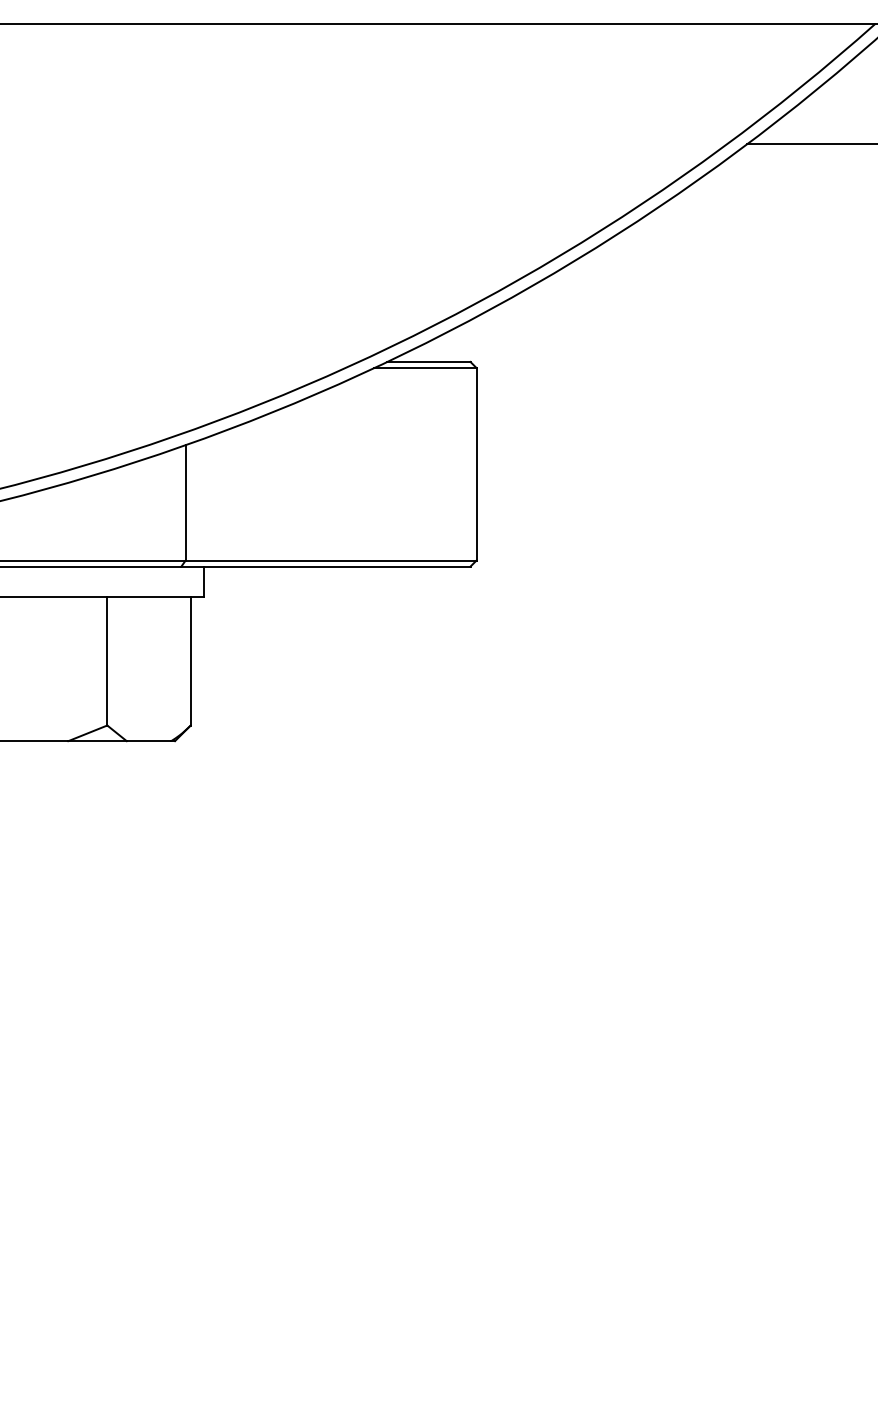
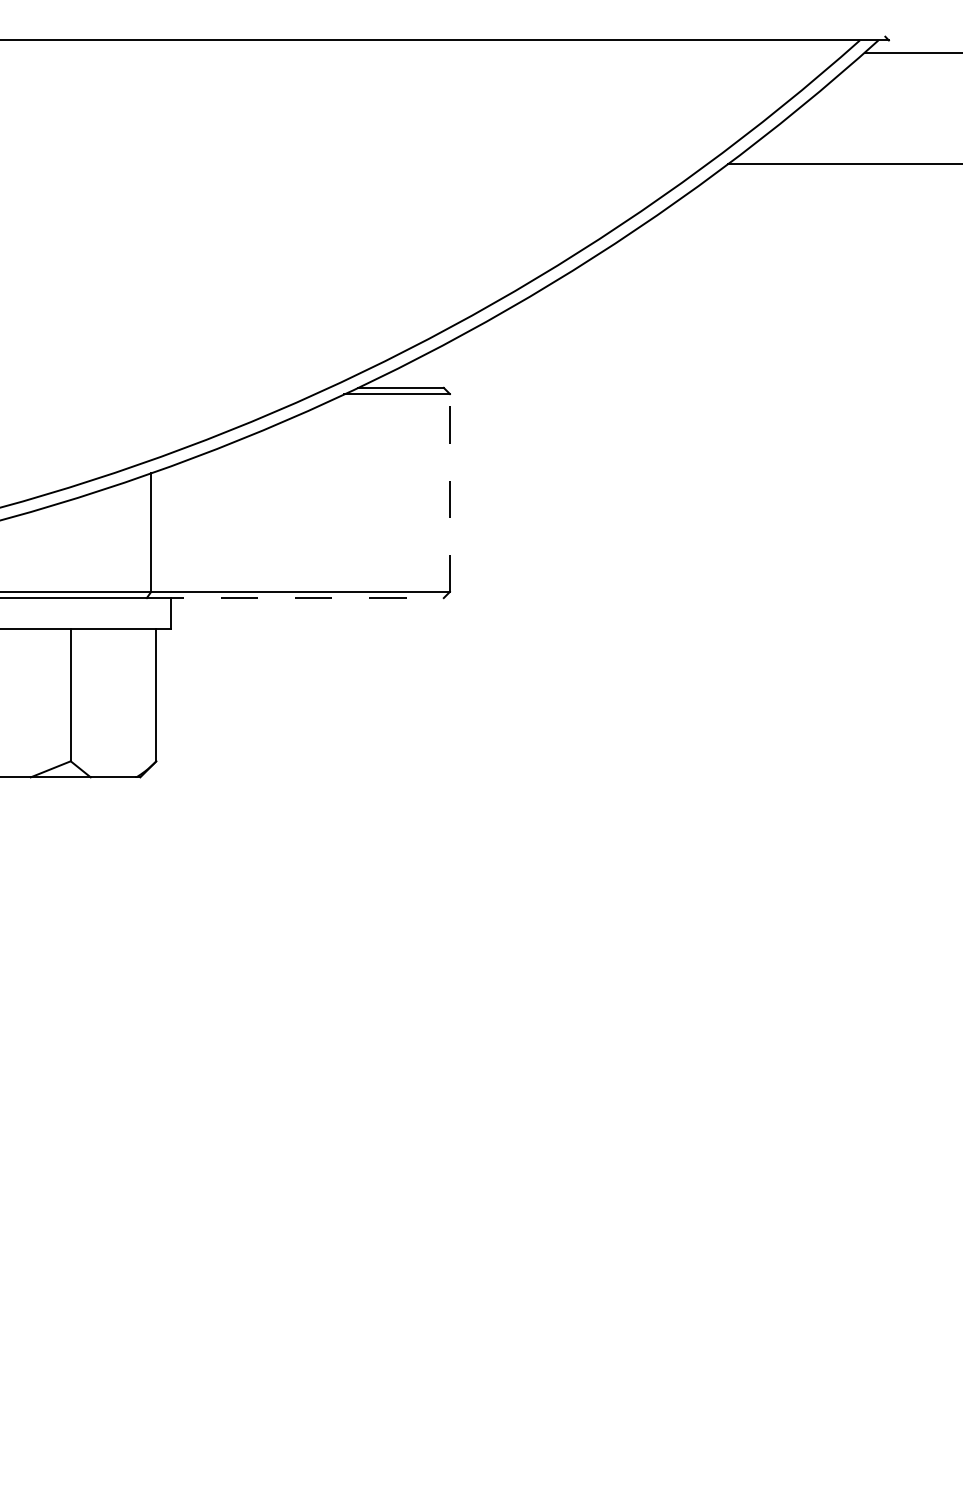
line: (476, 463) -> (449, 492), solid -> dashed
line: (326, 567) -> (295, 598), solid -> dashed

